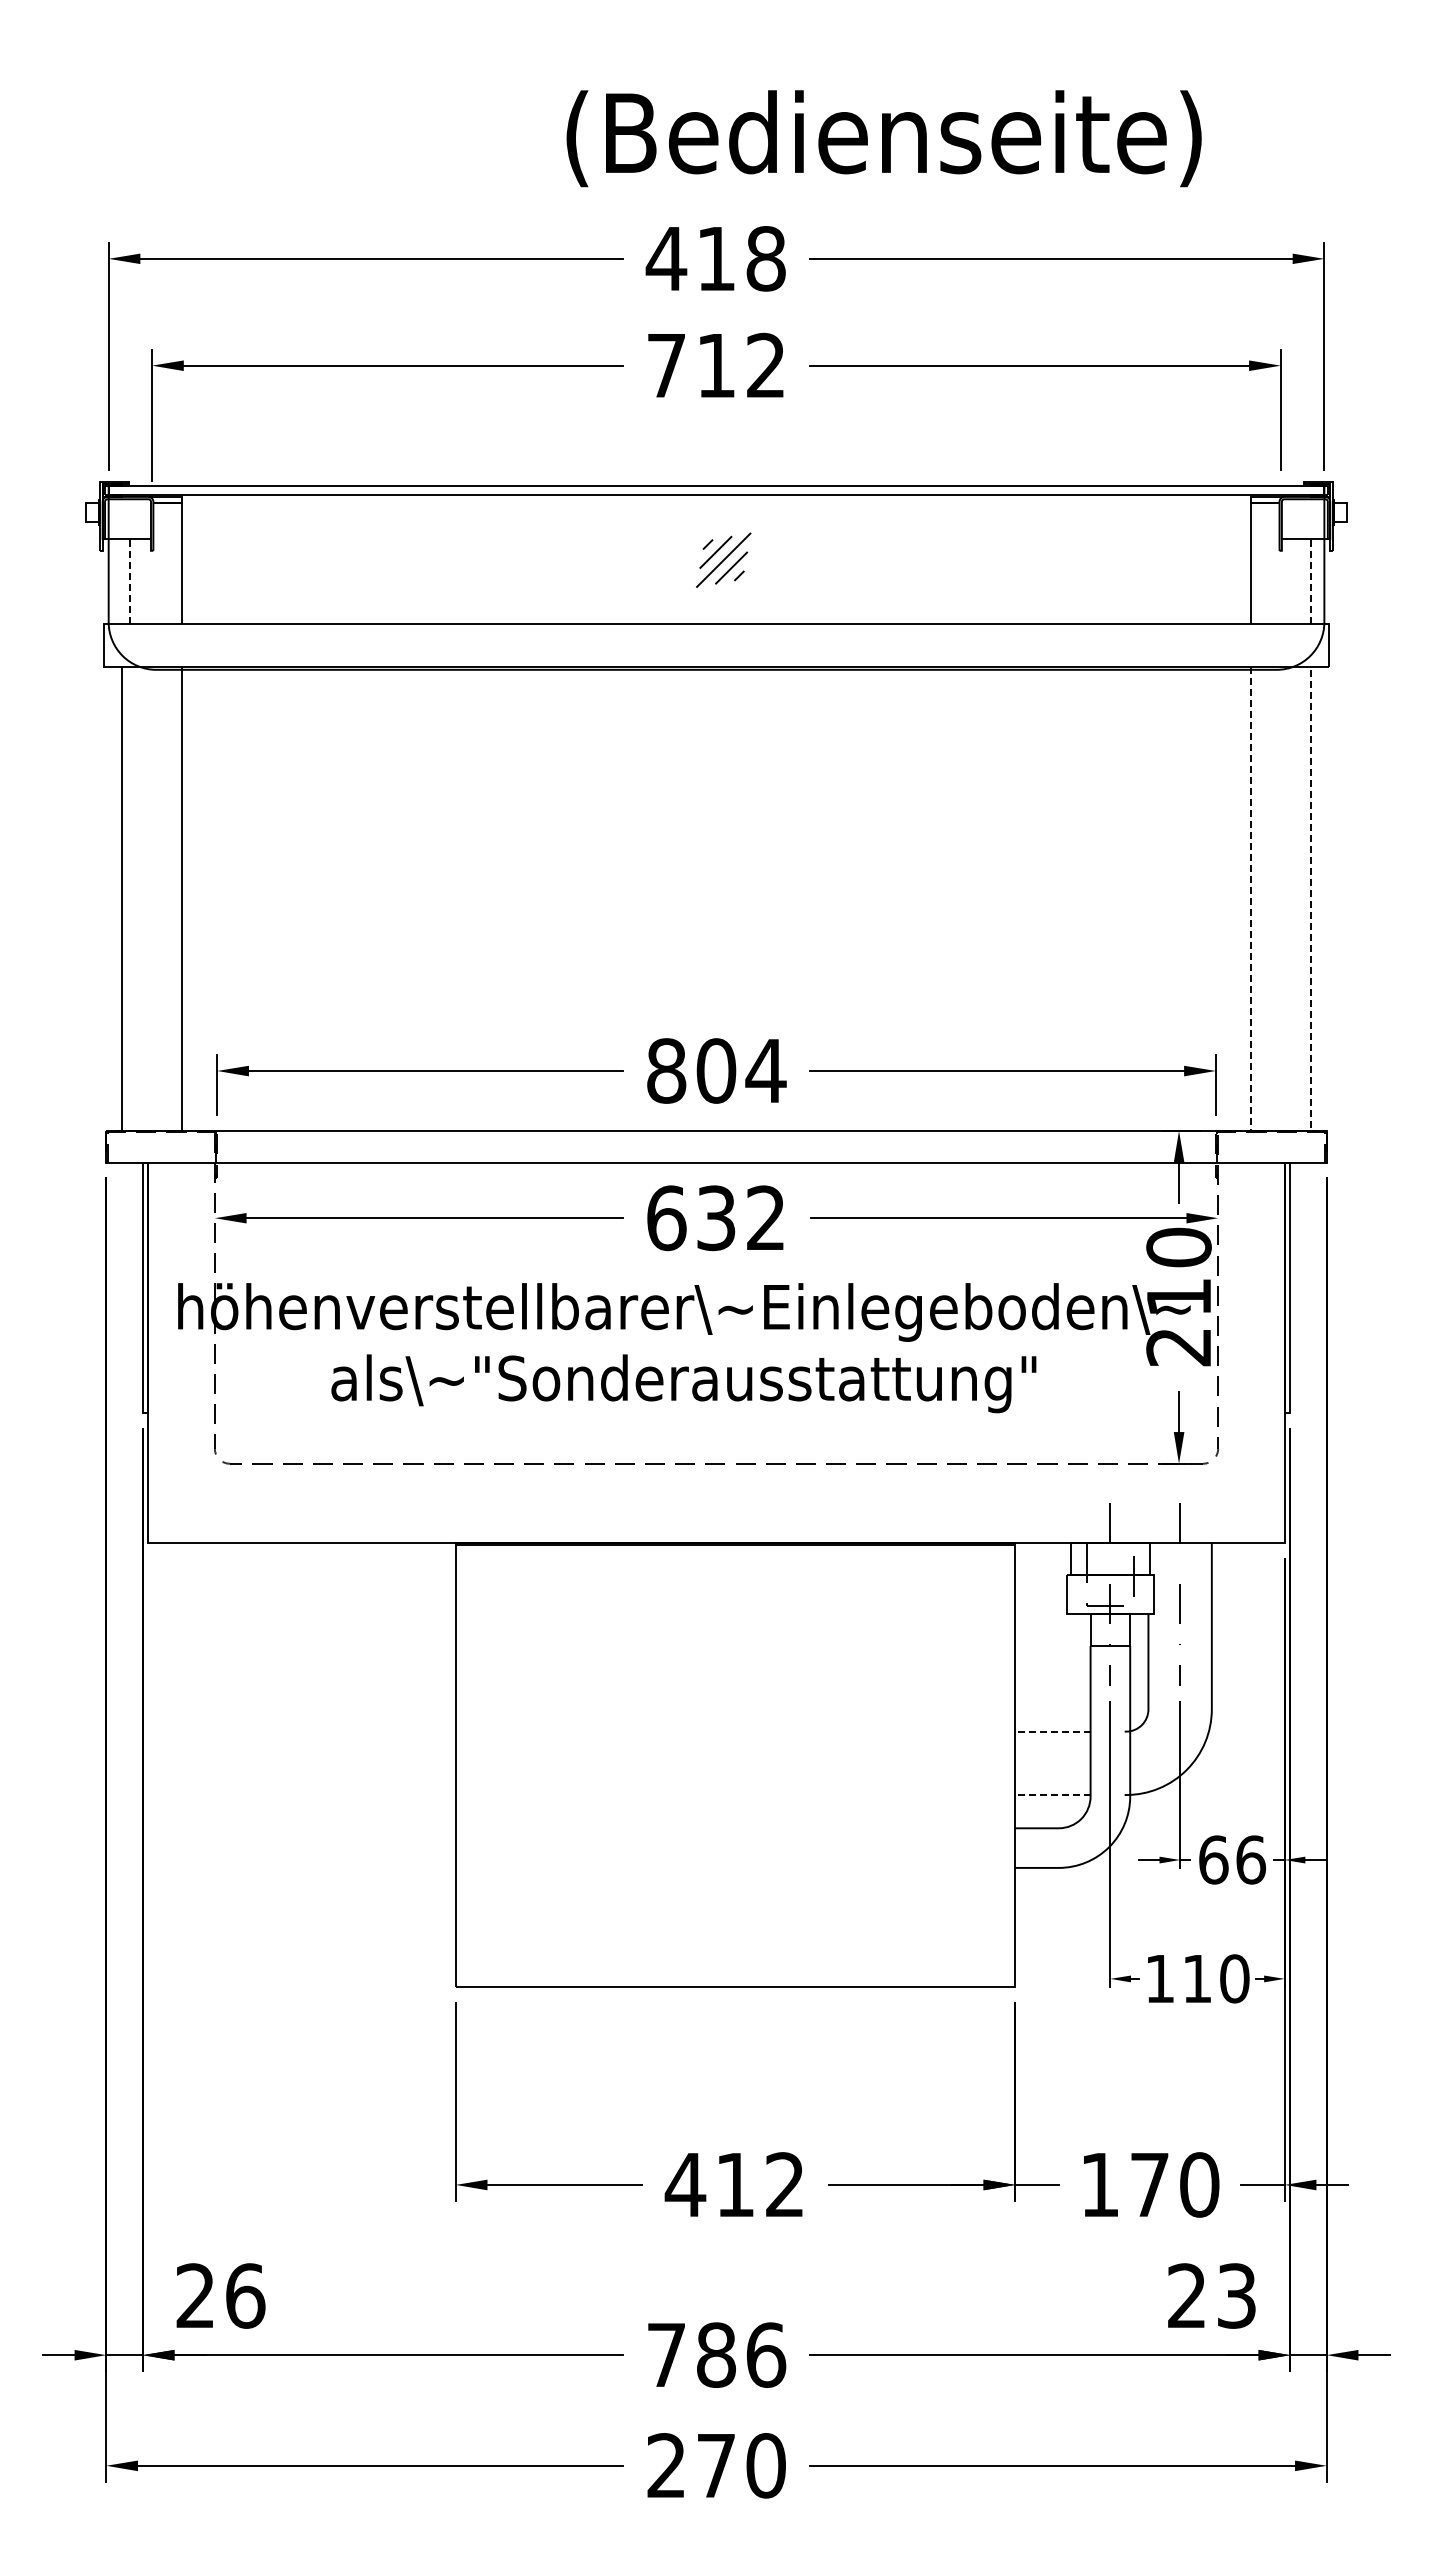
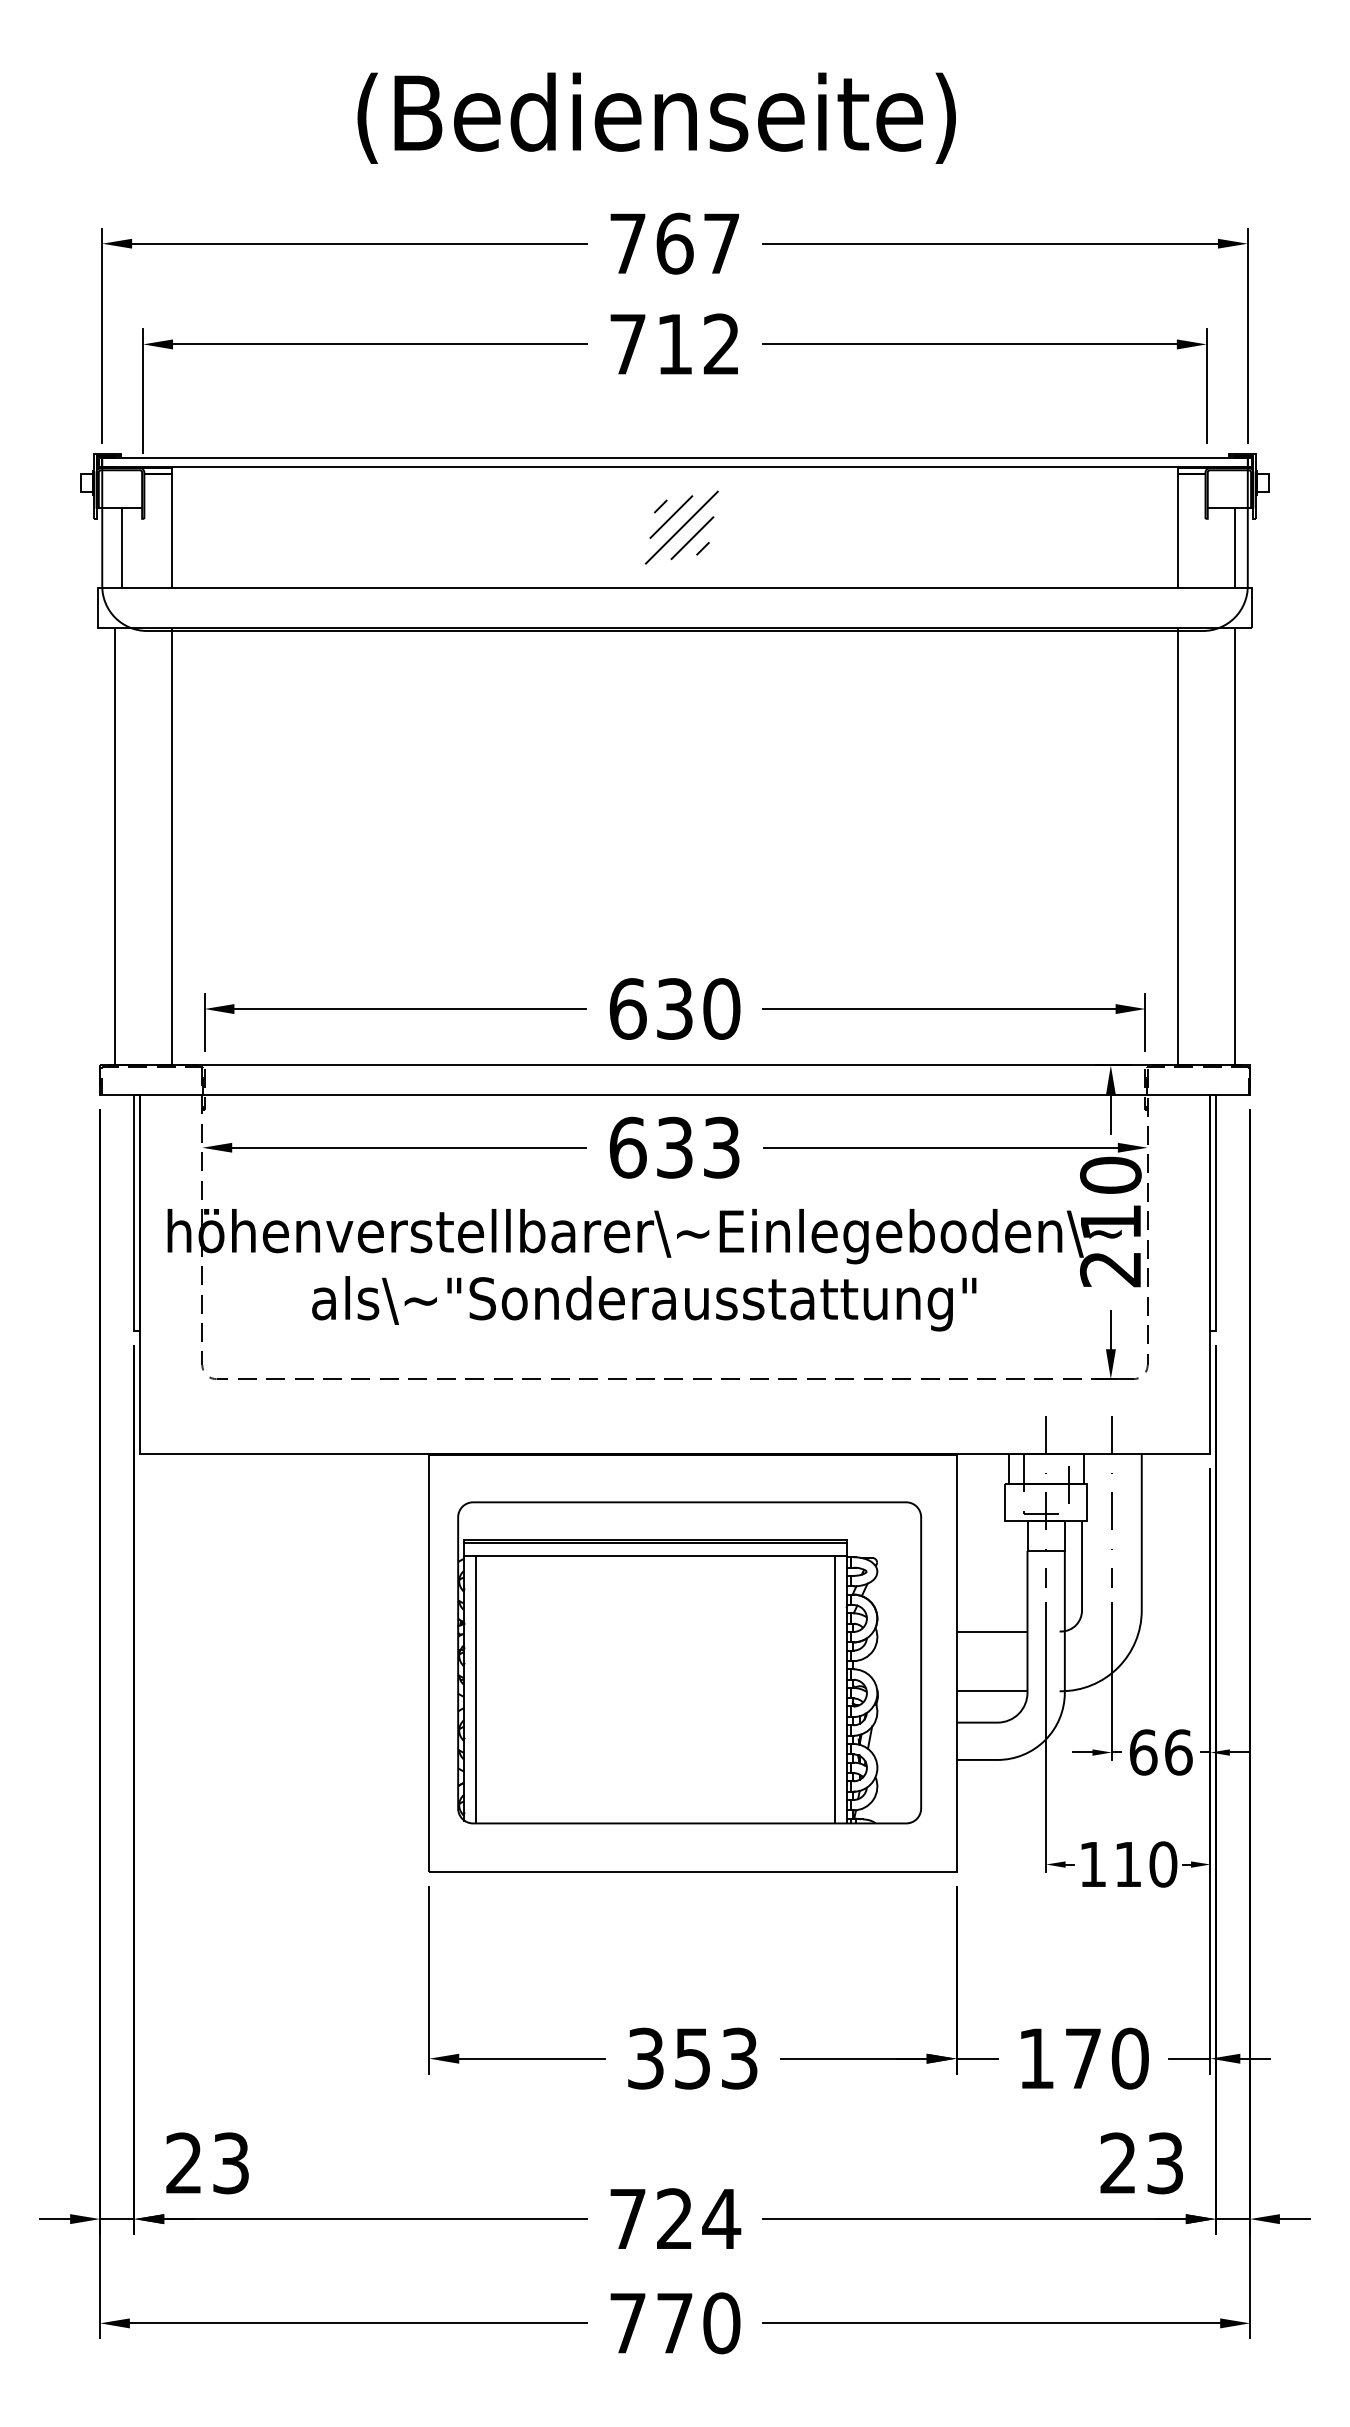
text: (883, 138) -> (656, 118), moved
text: (715, 258) -> (674, 243), 418 -> 767
part: (723, 560) -> (681, 527), size x1.43
line: (129, 581) -> (121, 547), dashed -> solid
line: (1310, 581) -> (1234, 547), dashed -> solid
text: (716, 1070) -> (675, 1008), 804 -> 630
line: (1281, 1130) -> (1207, 1065), dashed -> solid
text: (765, 1218) -> (721, 1148), 632 -> 633
line: (1052, 1731) -> (991, 1631), dashed -> solid
part: (731, 1764) -> (689, 1662), added
line: (1052, 1795) -> (991, 1691), dashed -> solid
text: (733, 2184) -> (691, 2058), 412 -> 353
text: (245, 2295) -> (231, 2162), 26 -> 23
text: (741, 2354) -> (698, 2218), 786 -> 724
text: (665, 2465) -> (626, 2323), 270 -> 770

